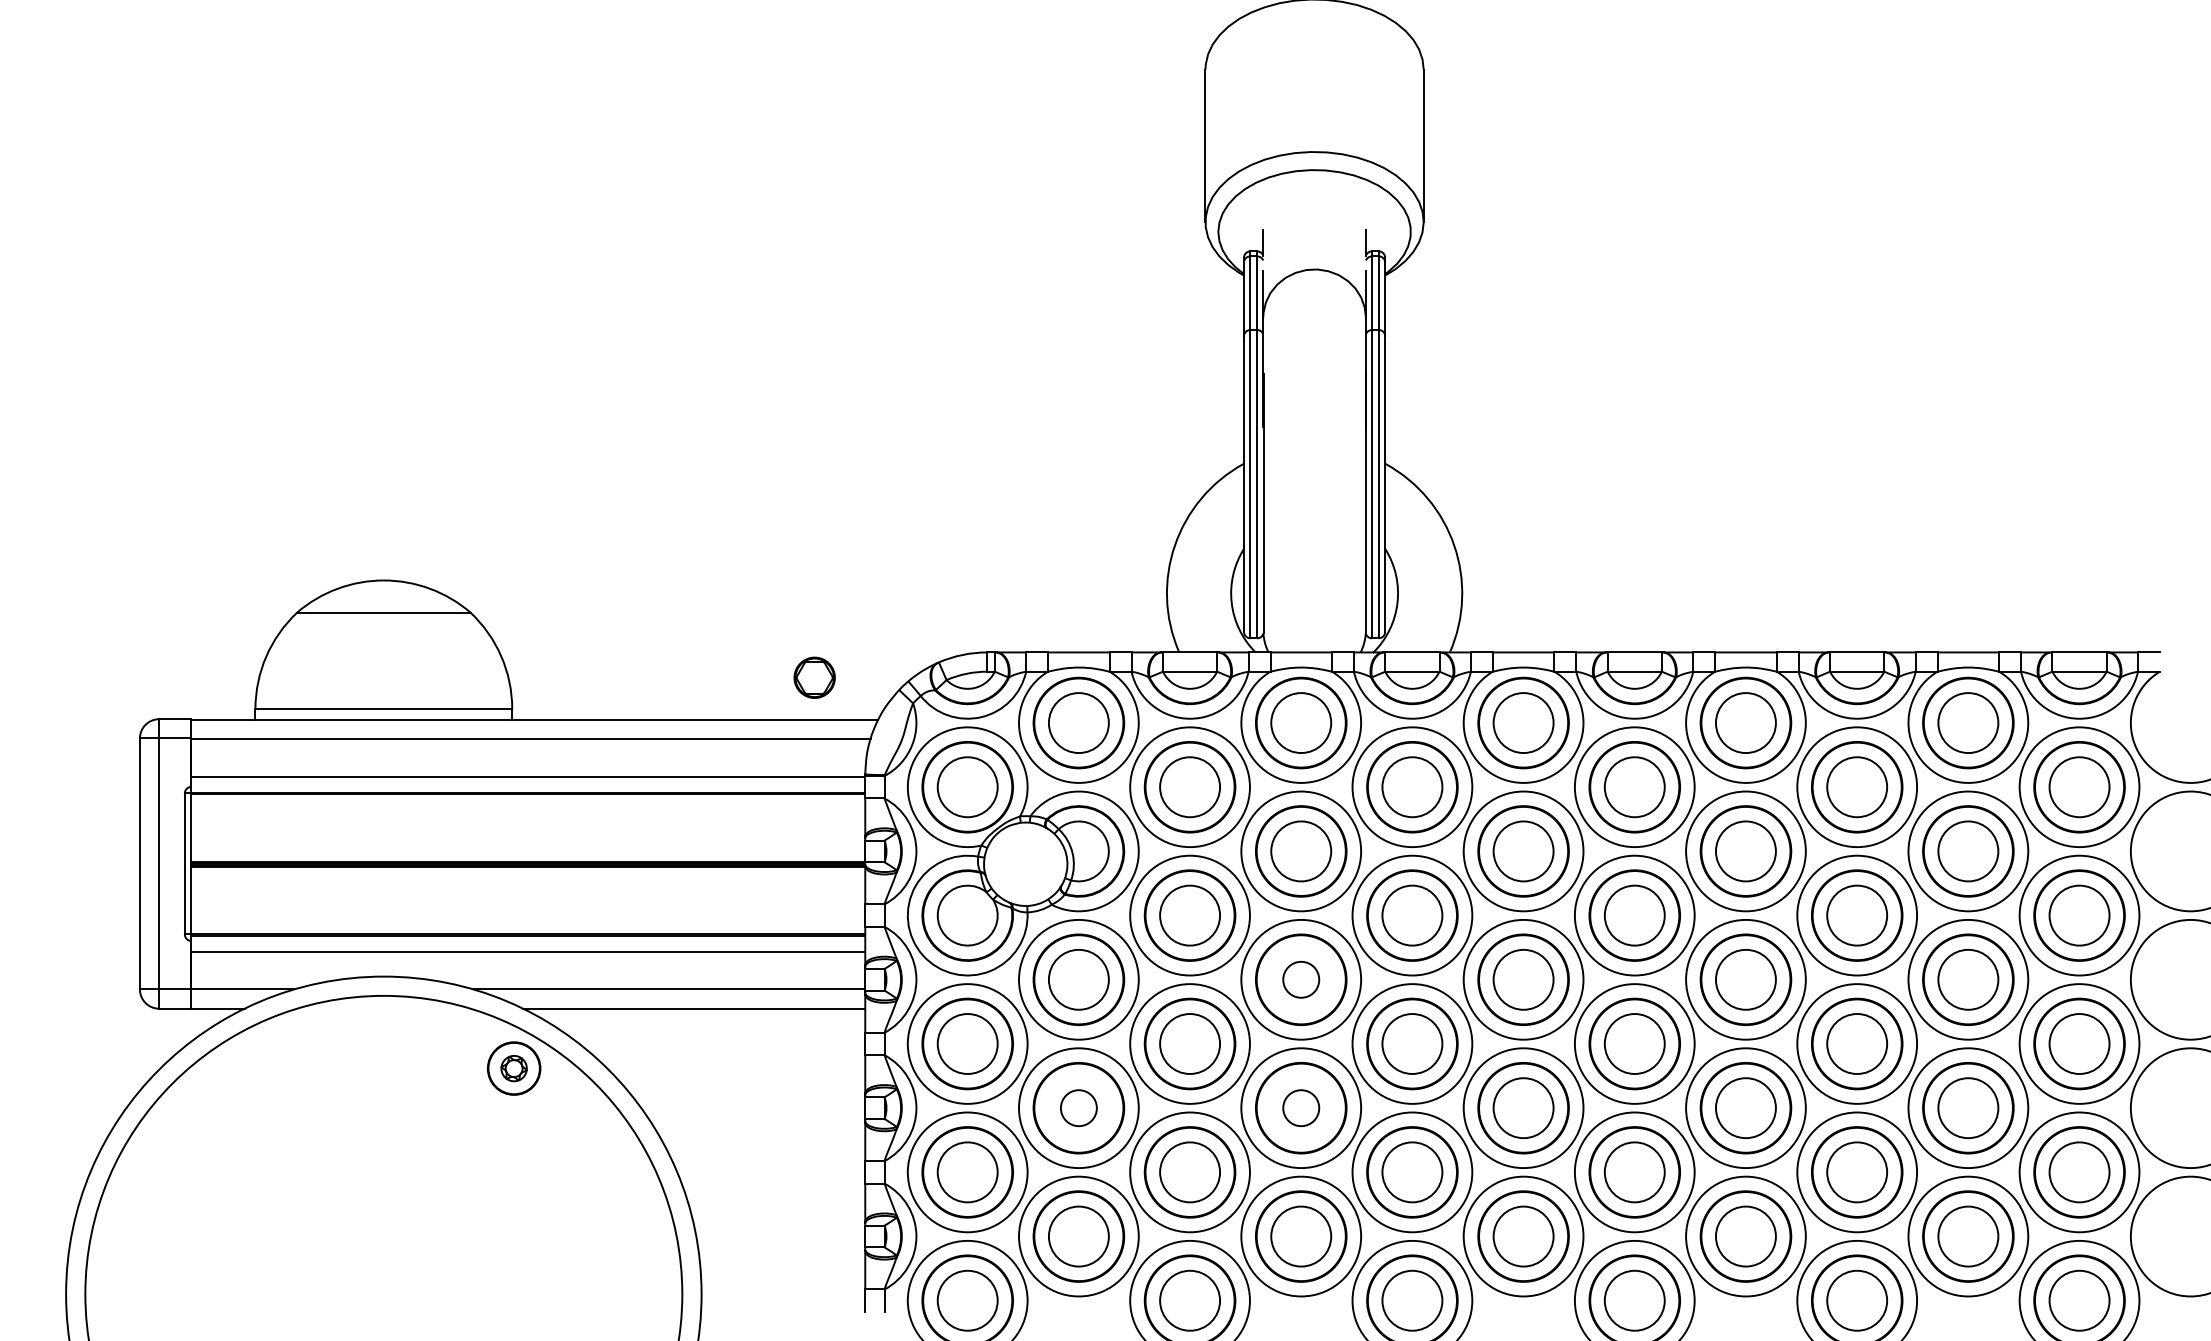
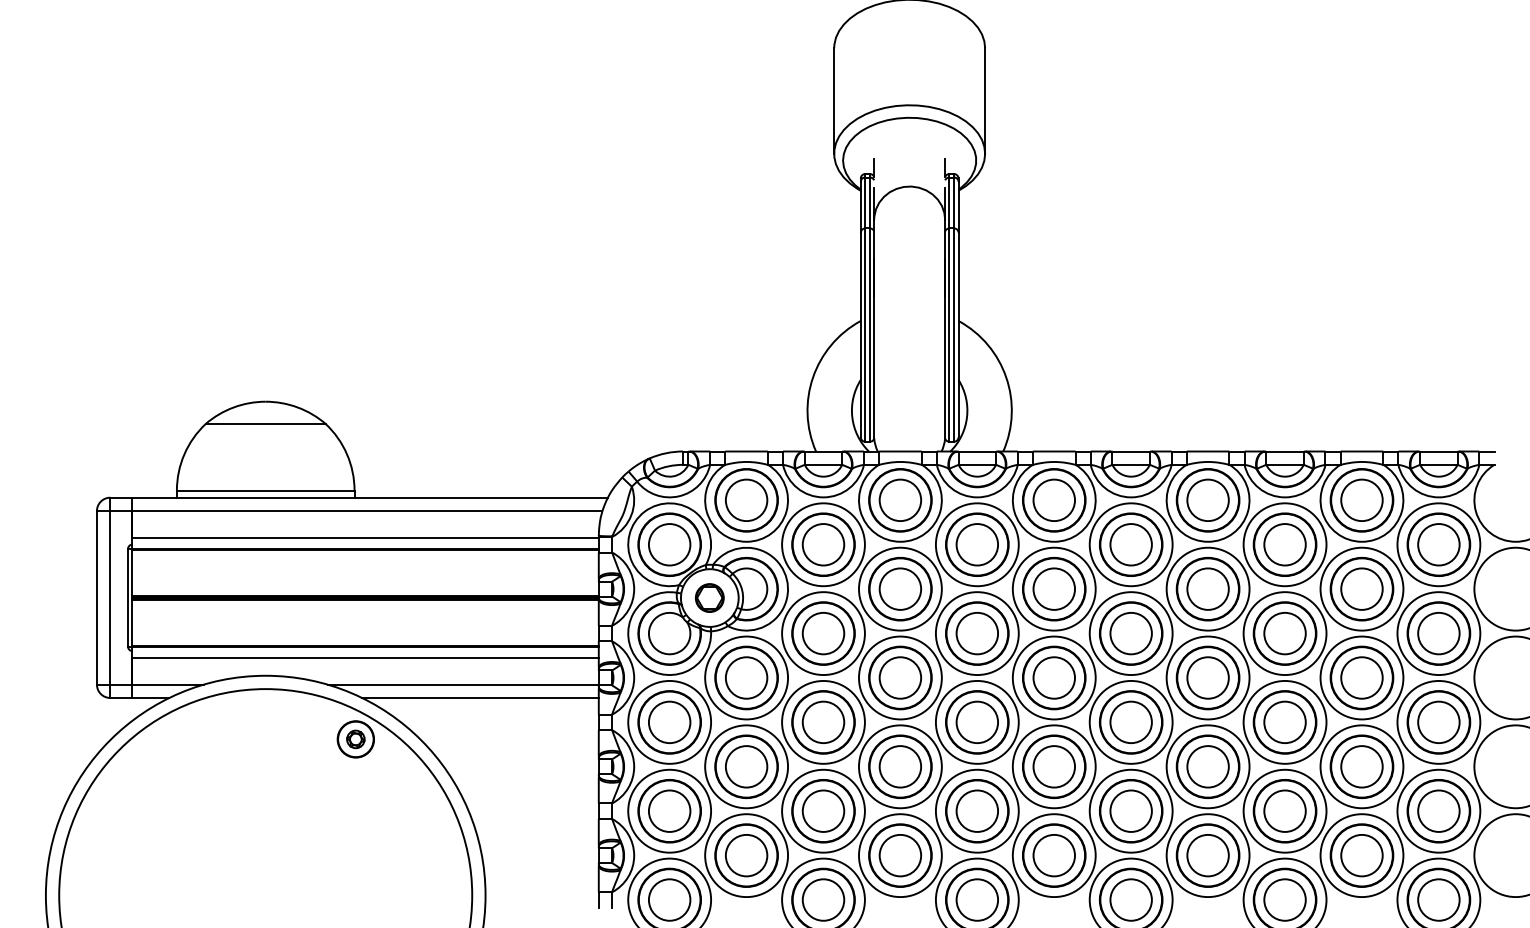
part: (814, 677) -> (709, 597), moved
circle: (1301, 979) -> (900, 677), size x1.67
circle: (1078, 1107) -> (746, 766), size x1.67
circle: (1301, 1107) -> (900, 766), size x1.67

